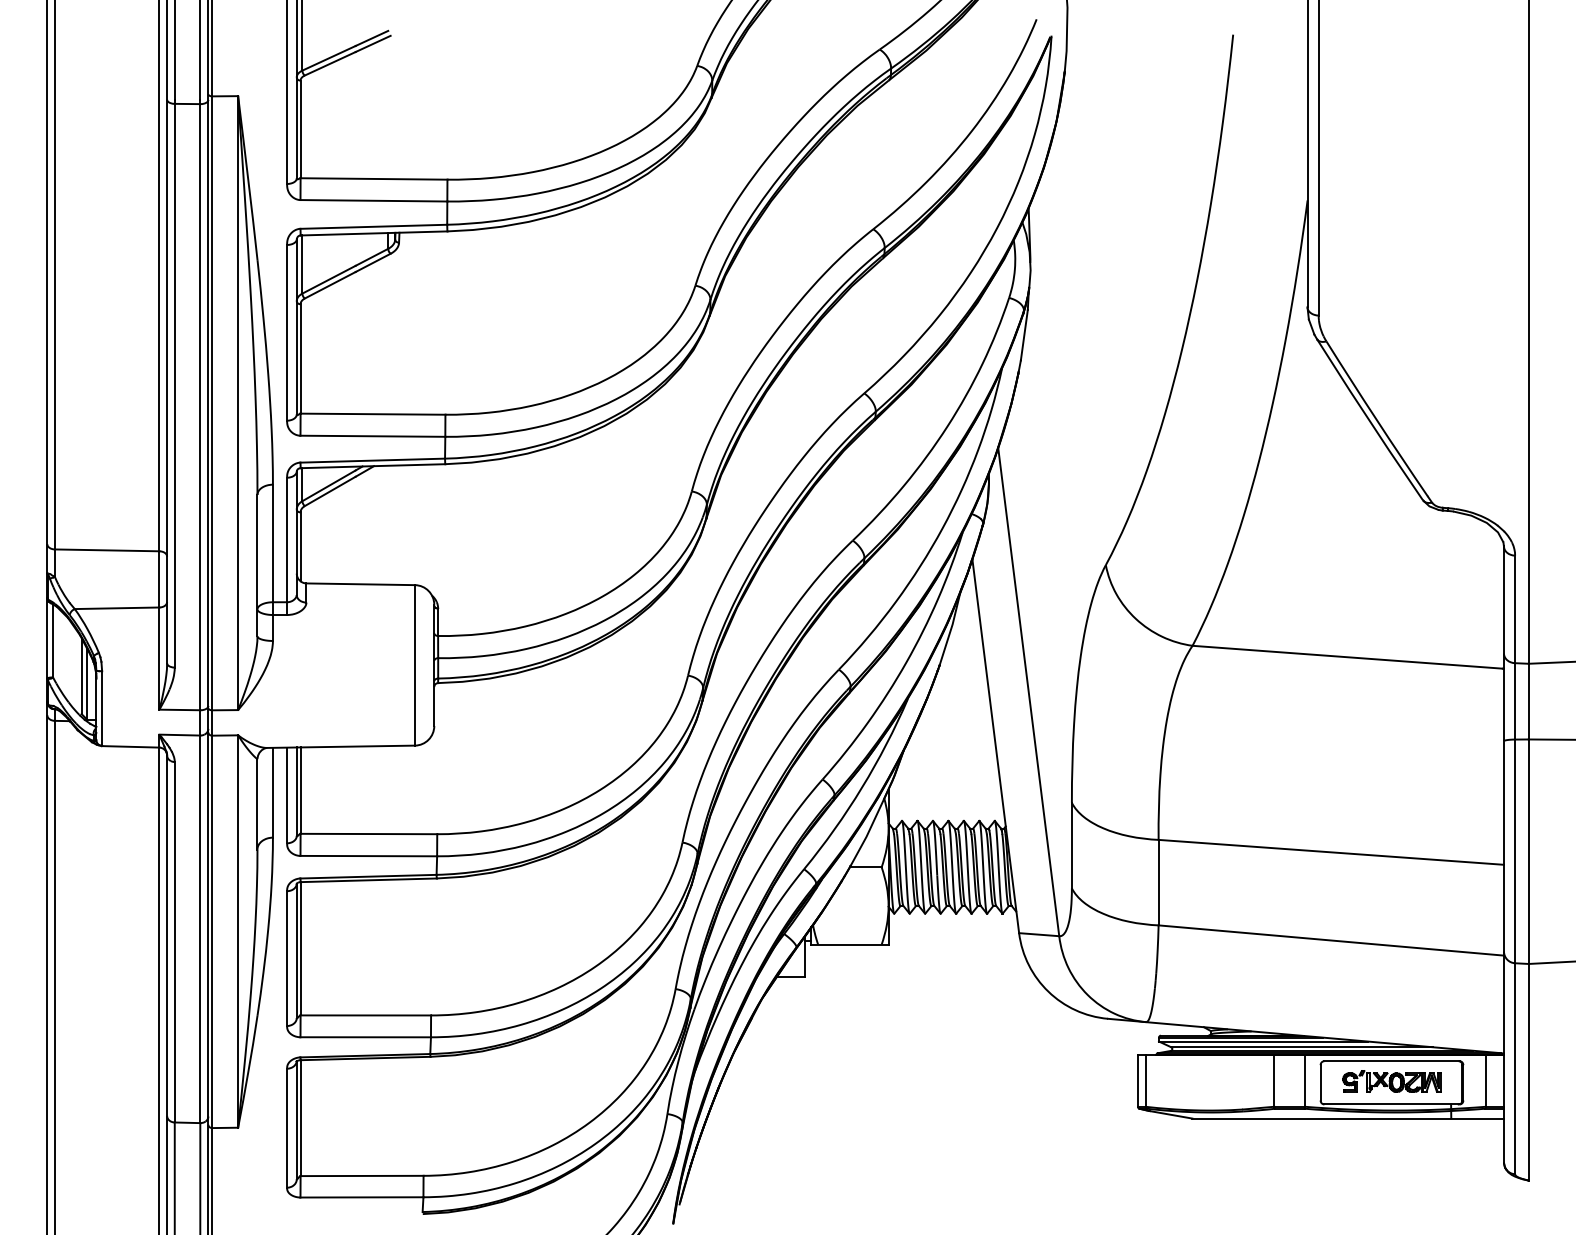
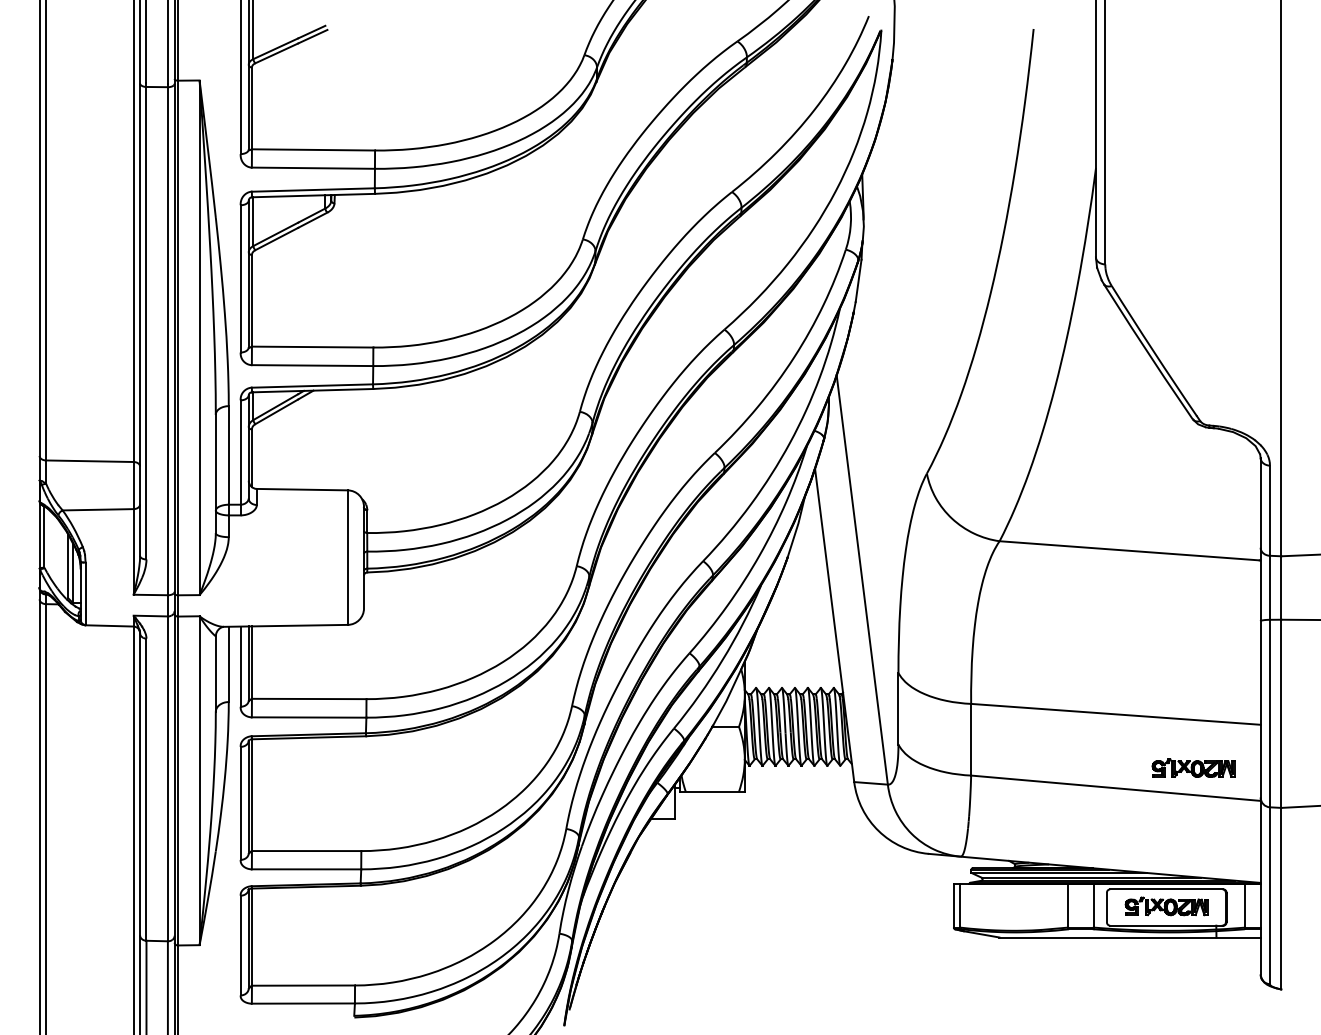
part: (1423, 916) -> (1193, 768), added

